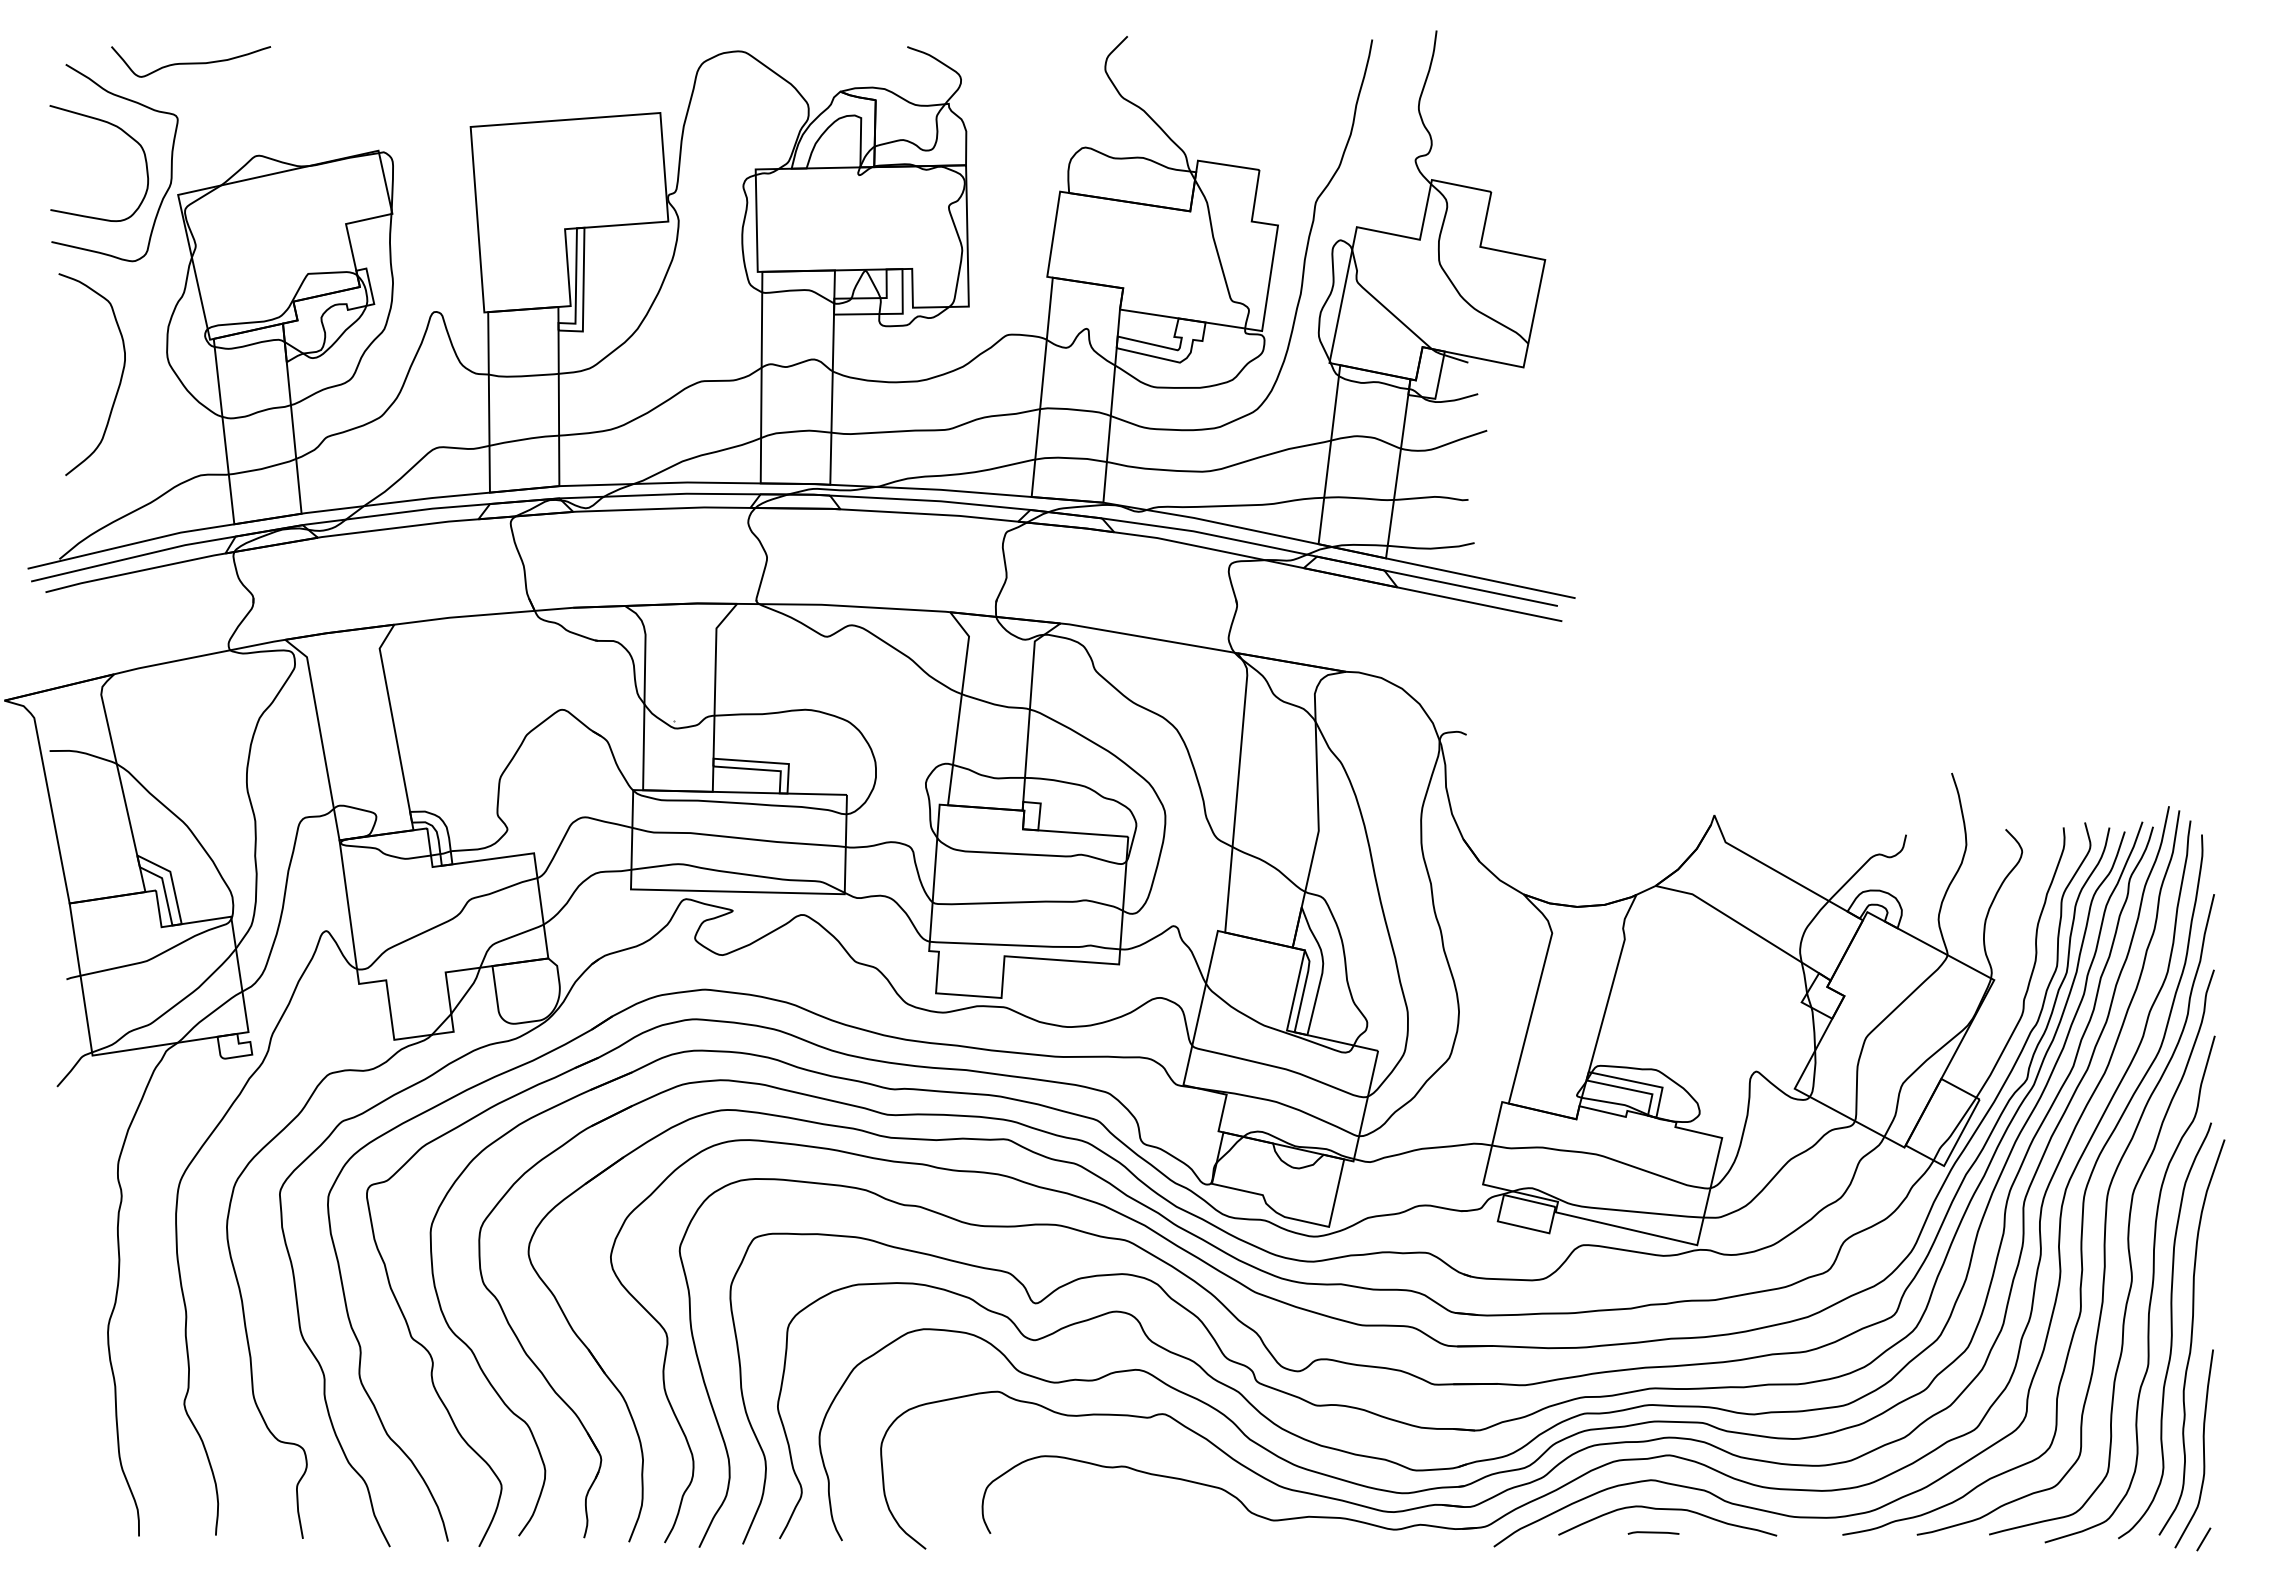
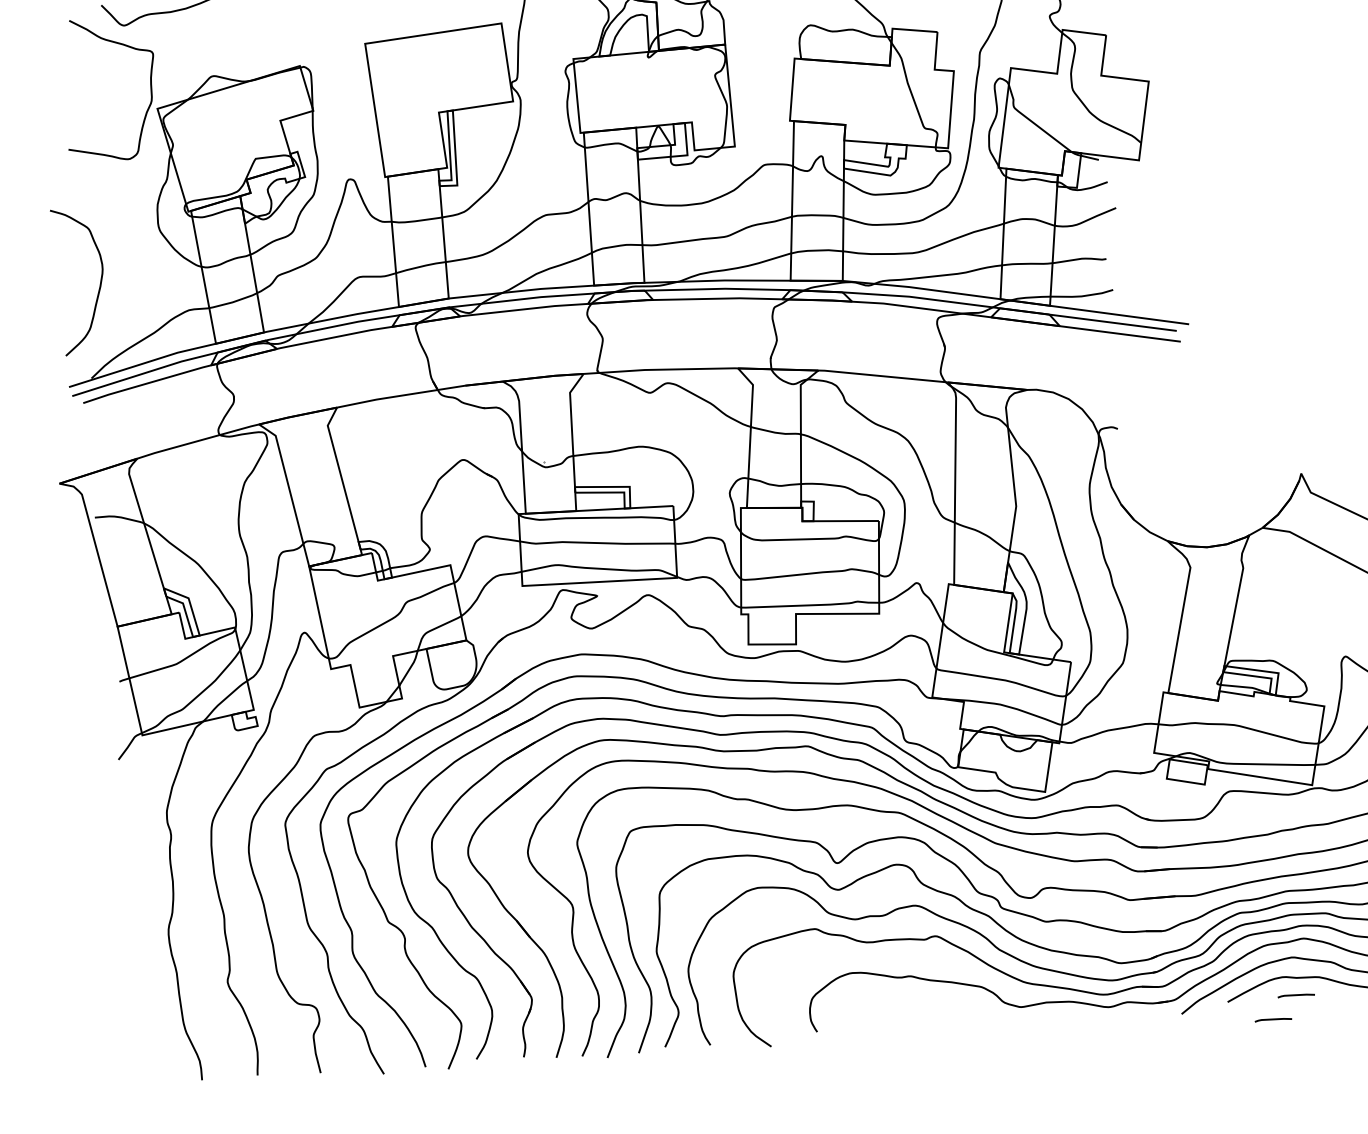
curve: (124, 133) -> (115, 67), removed
curve: (119, 381) -> (99, 285), moved
line: (1619, 1563) -> (1273, 1019), added

